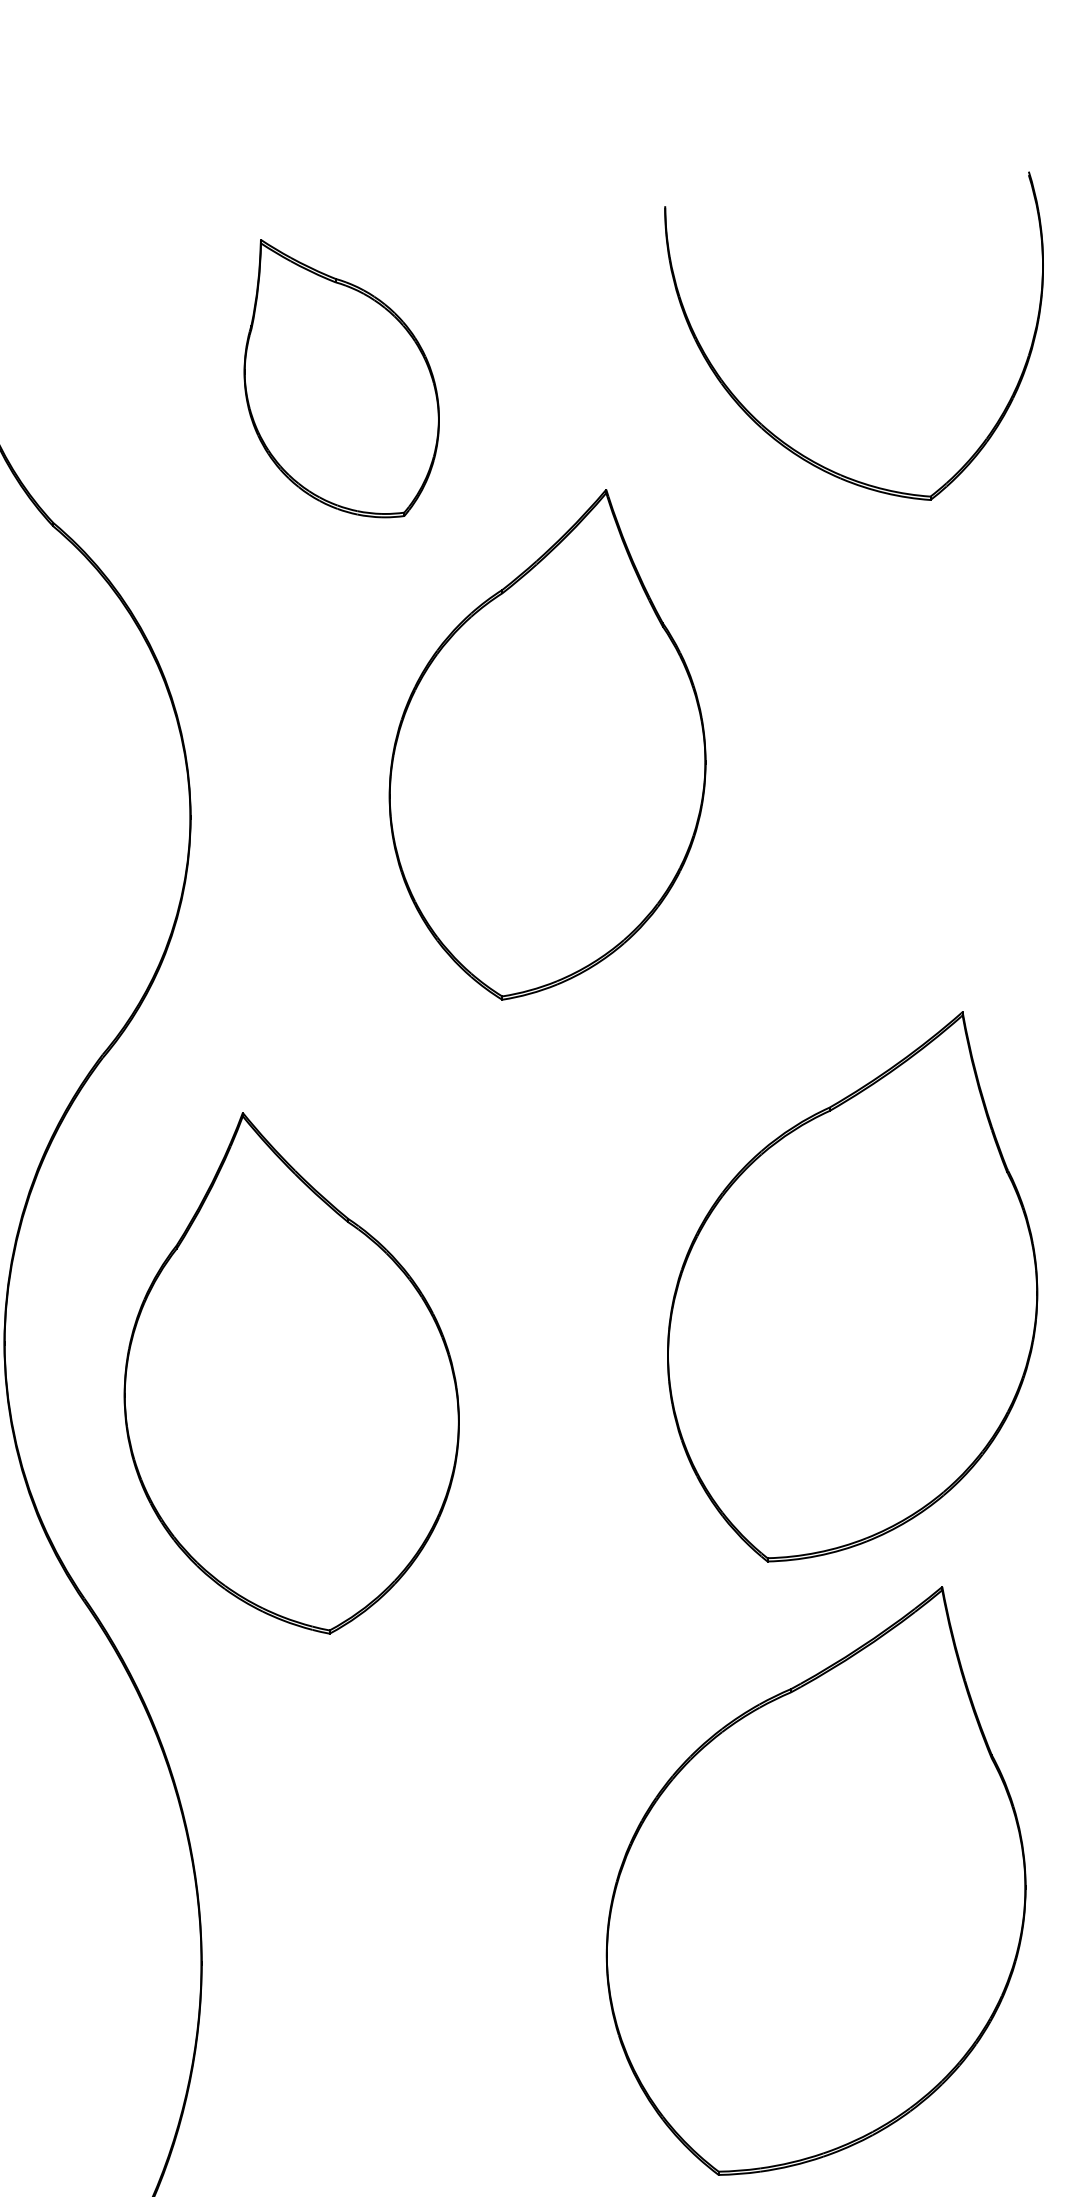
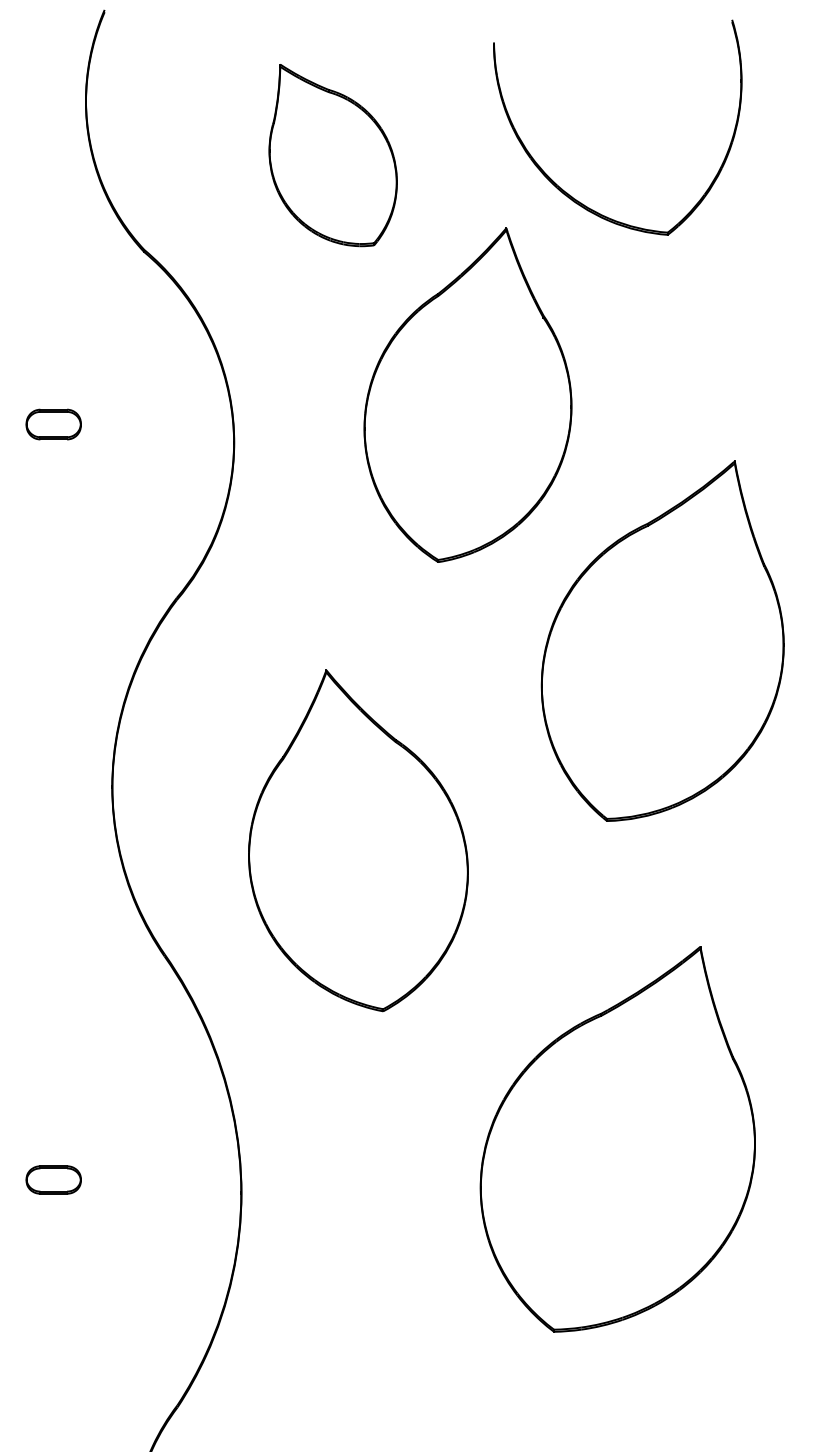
part: (777, 435) -> (567, 192), moved
part: (852, 1285) -> (662, 640), moved
part: (291, 1372) -> (358, 840), moved
part: (815, 1881) -> (617, 1139), moved

